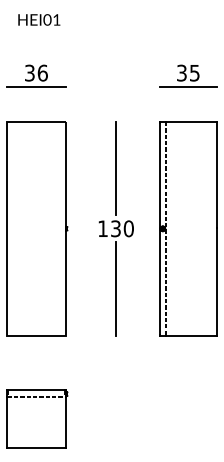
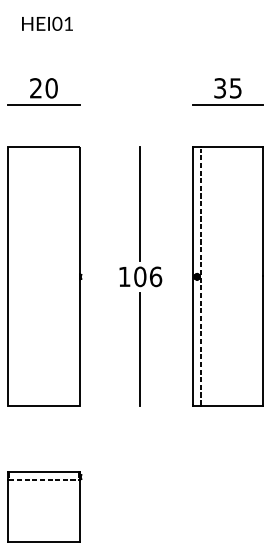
text: (36, 73) -> (43, 88), 36 -> 20
text: (122, 228) -> (148, 276), 130 -> 106

